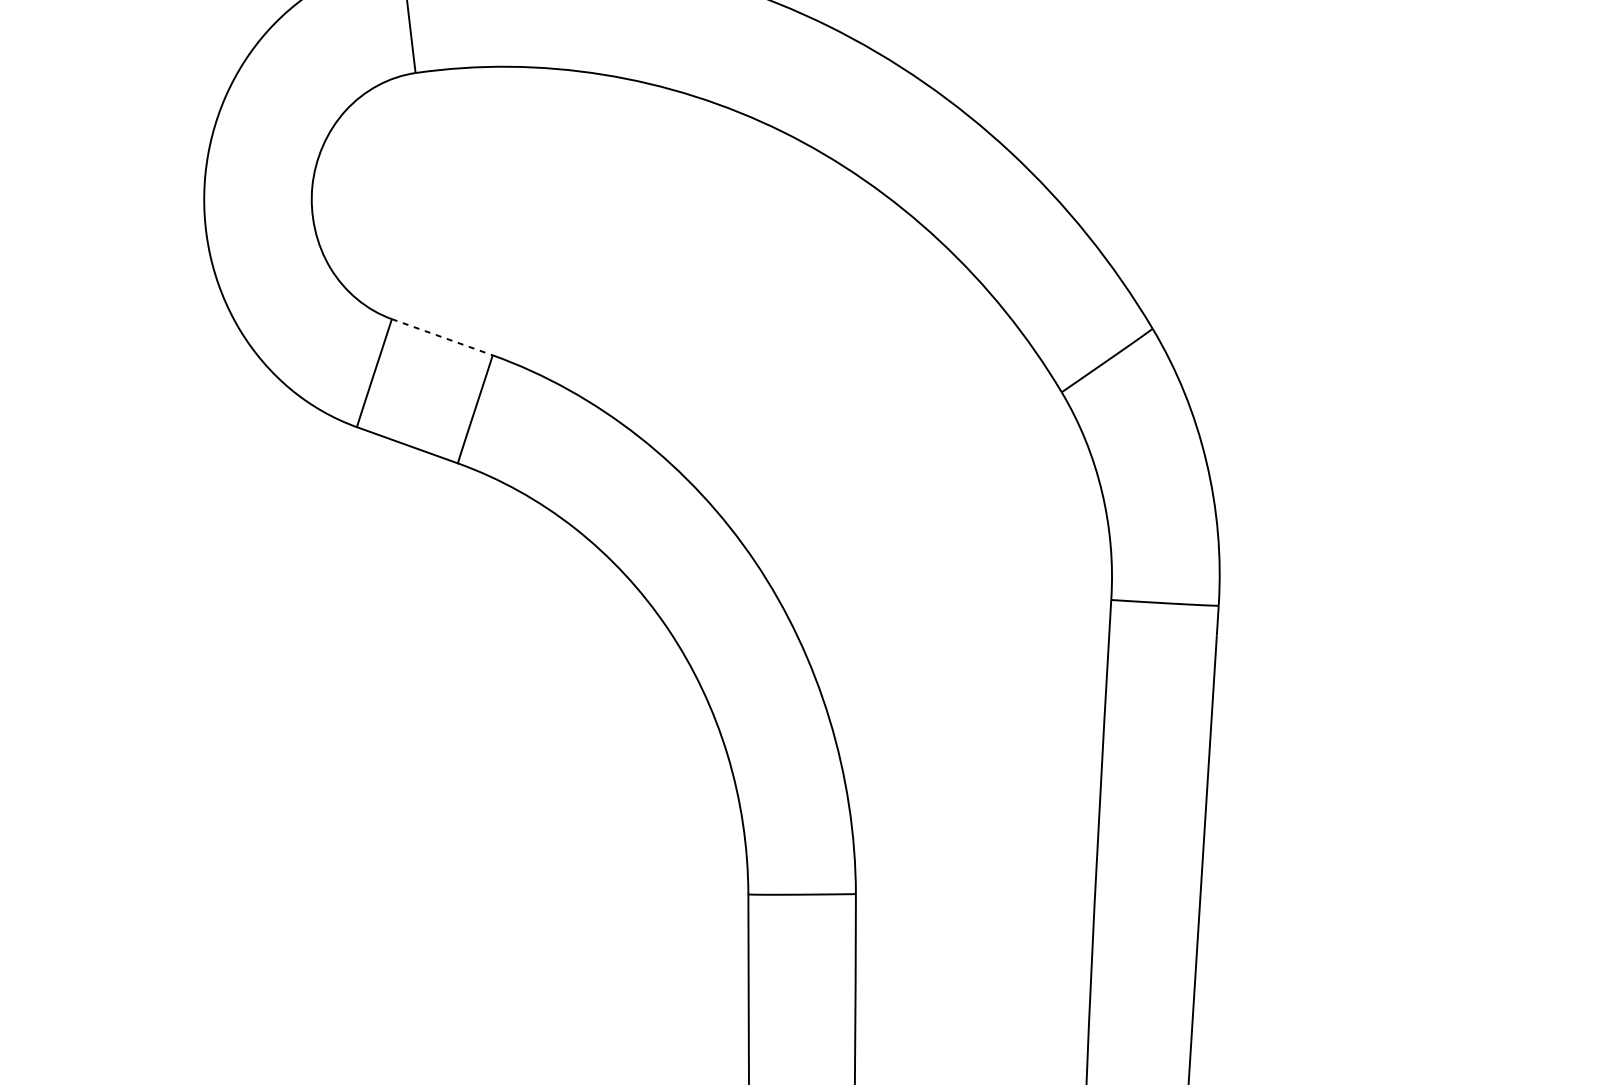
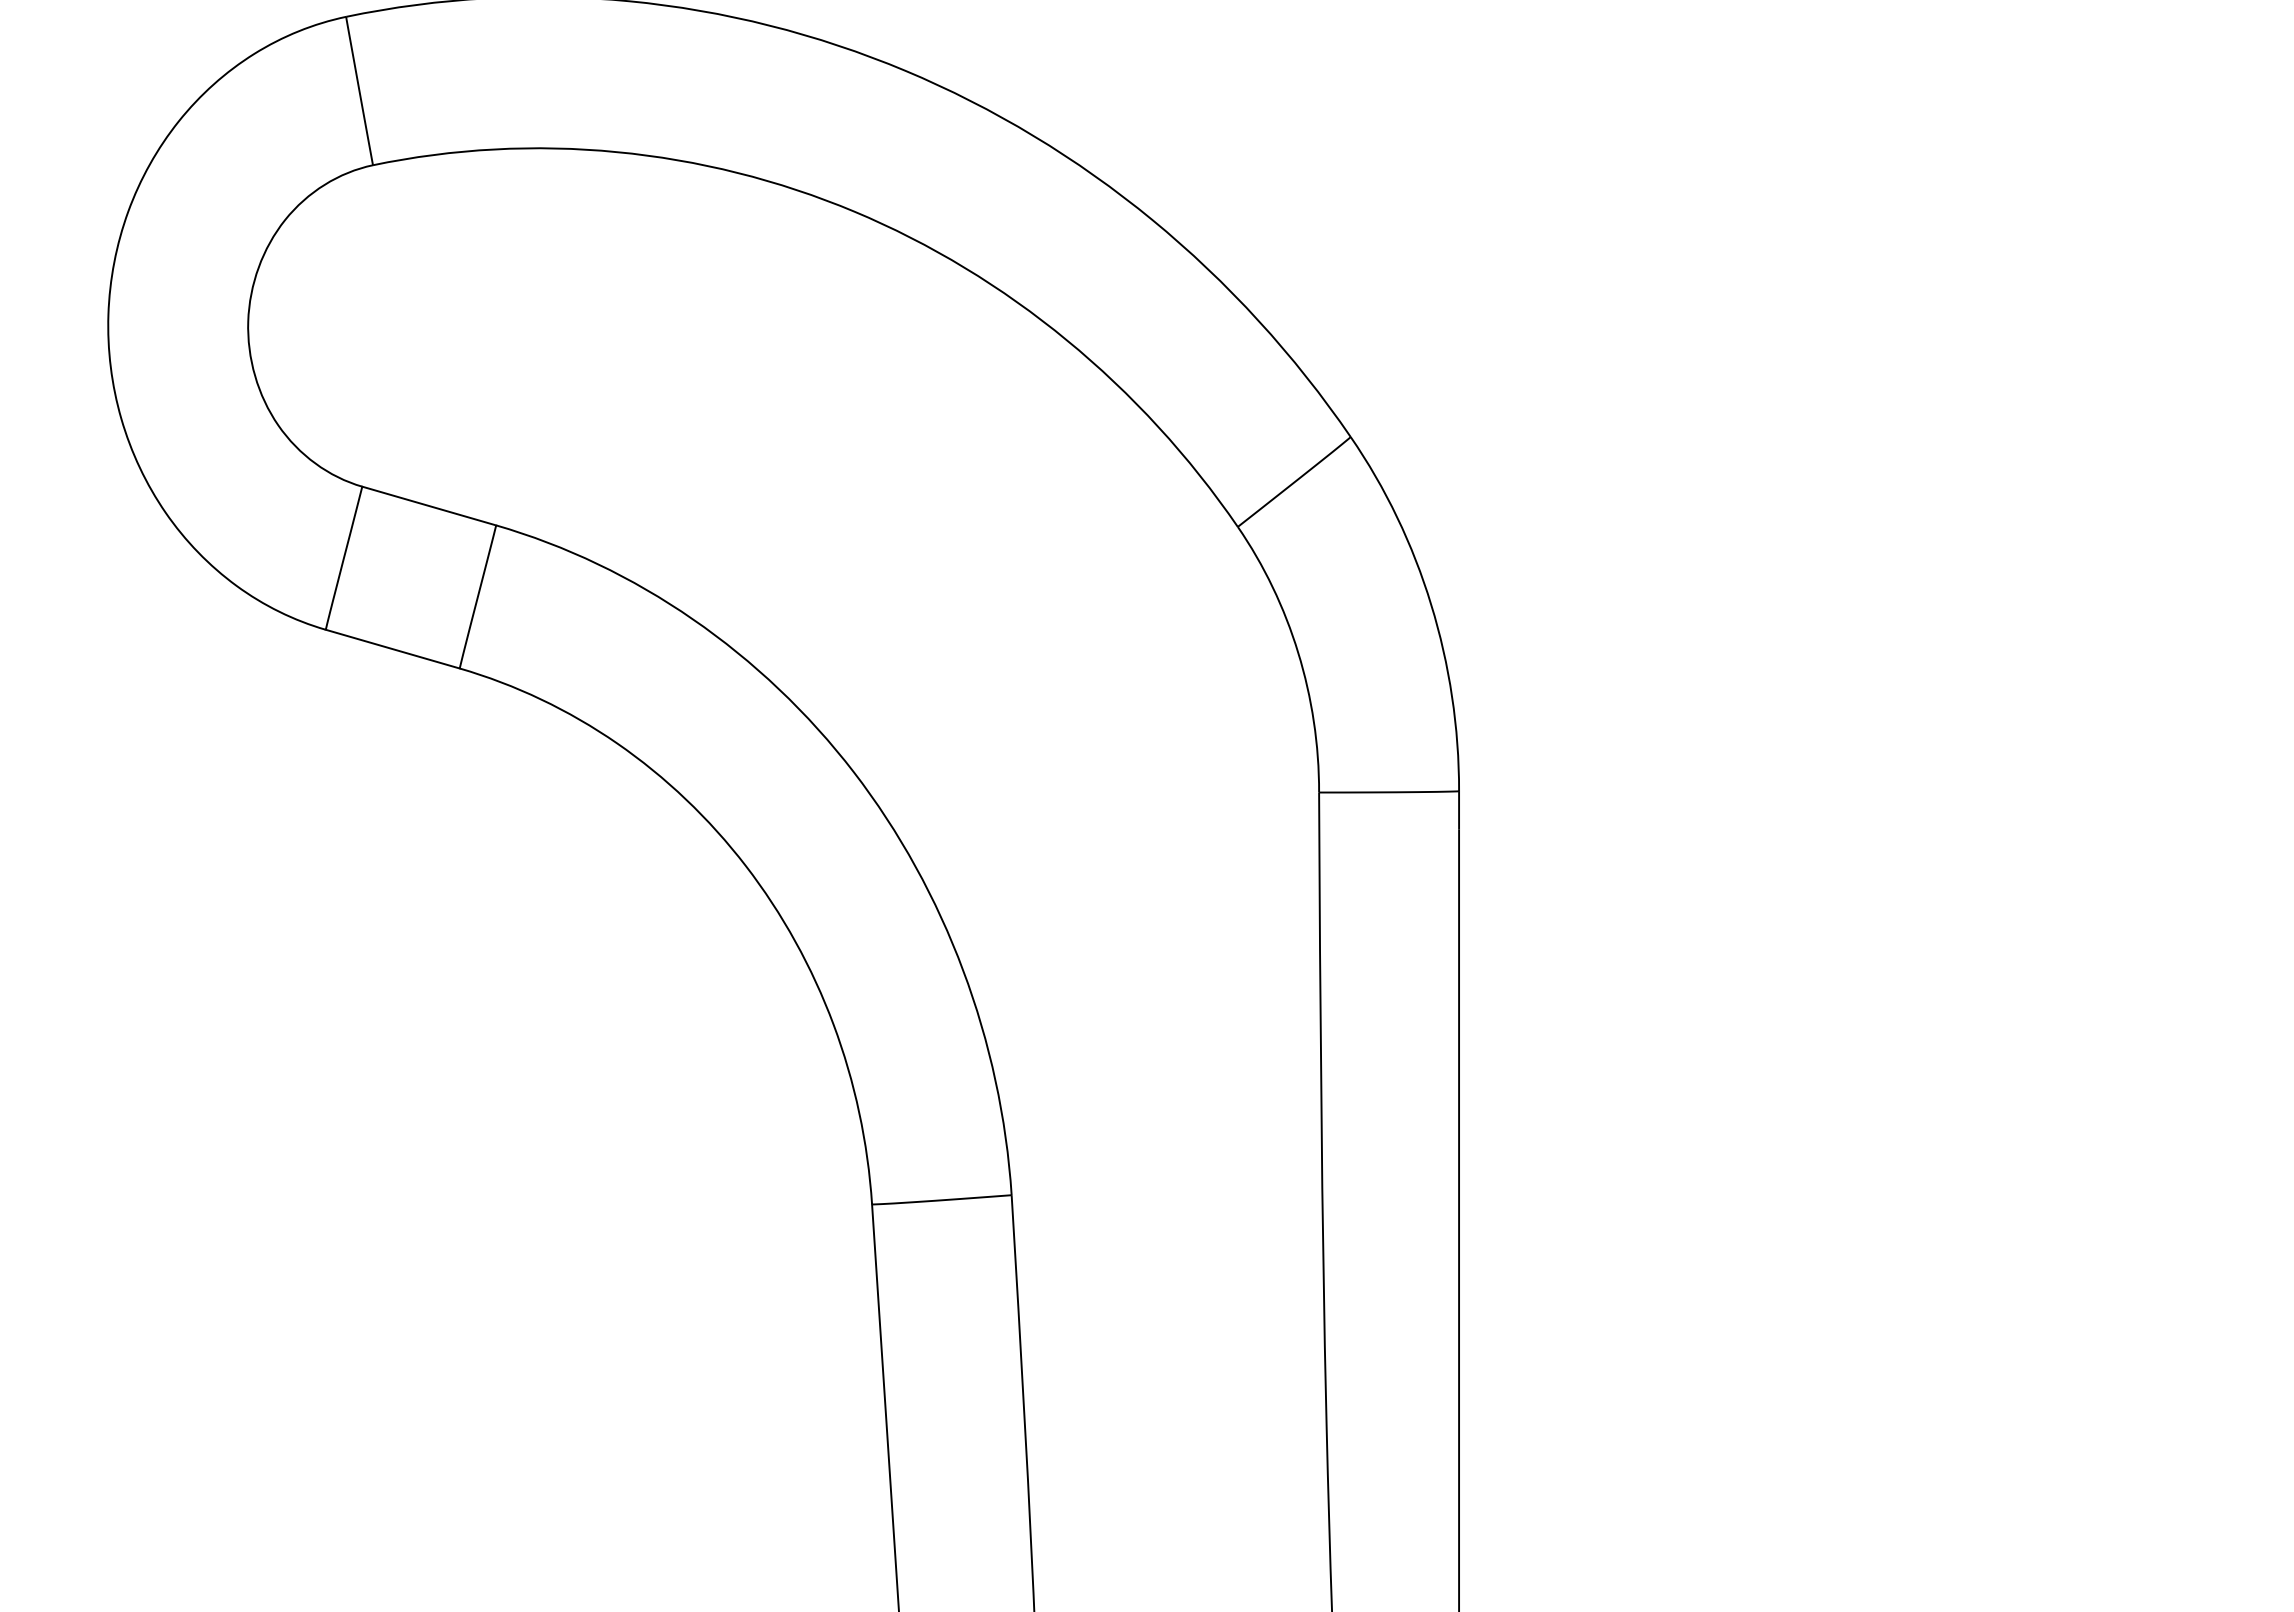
line: (442, 337) -> (429, 506), dashed -> solid

